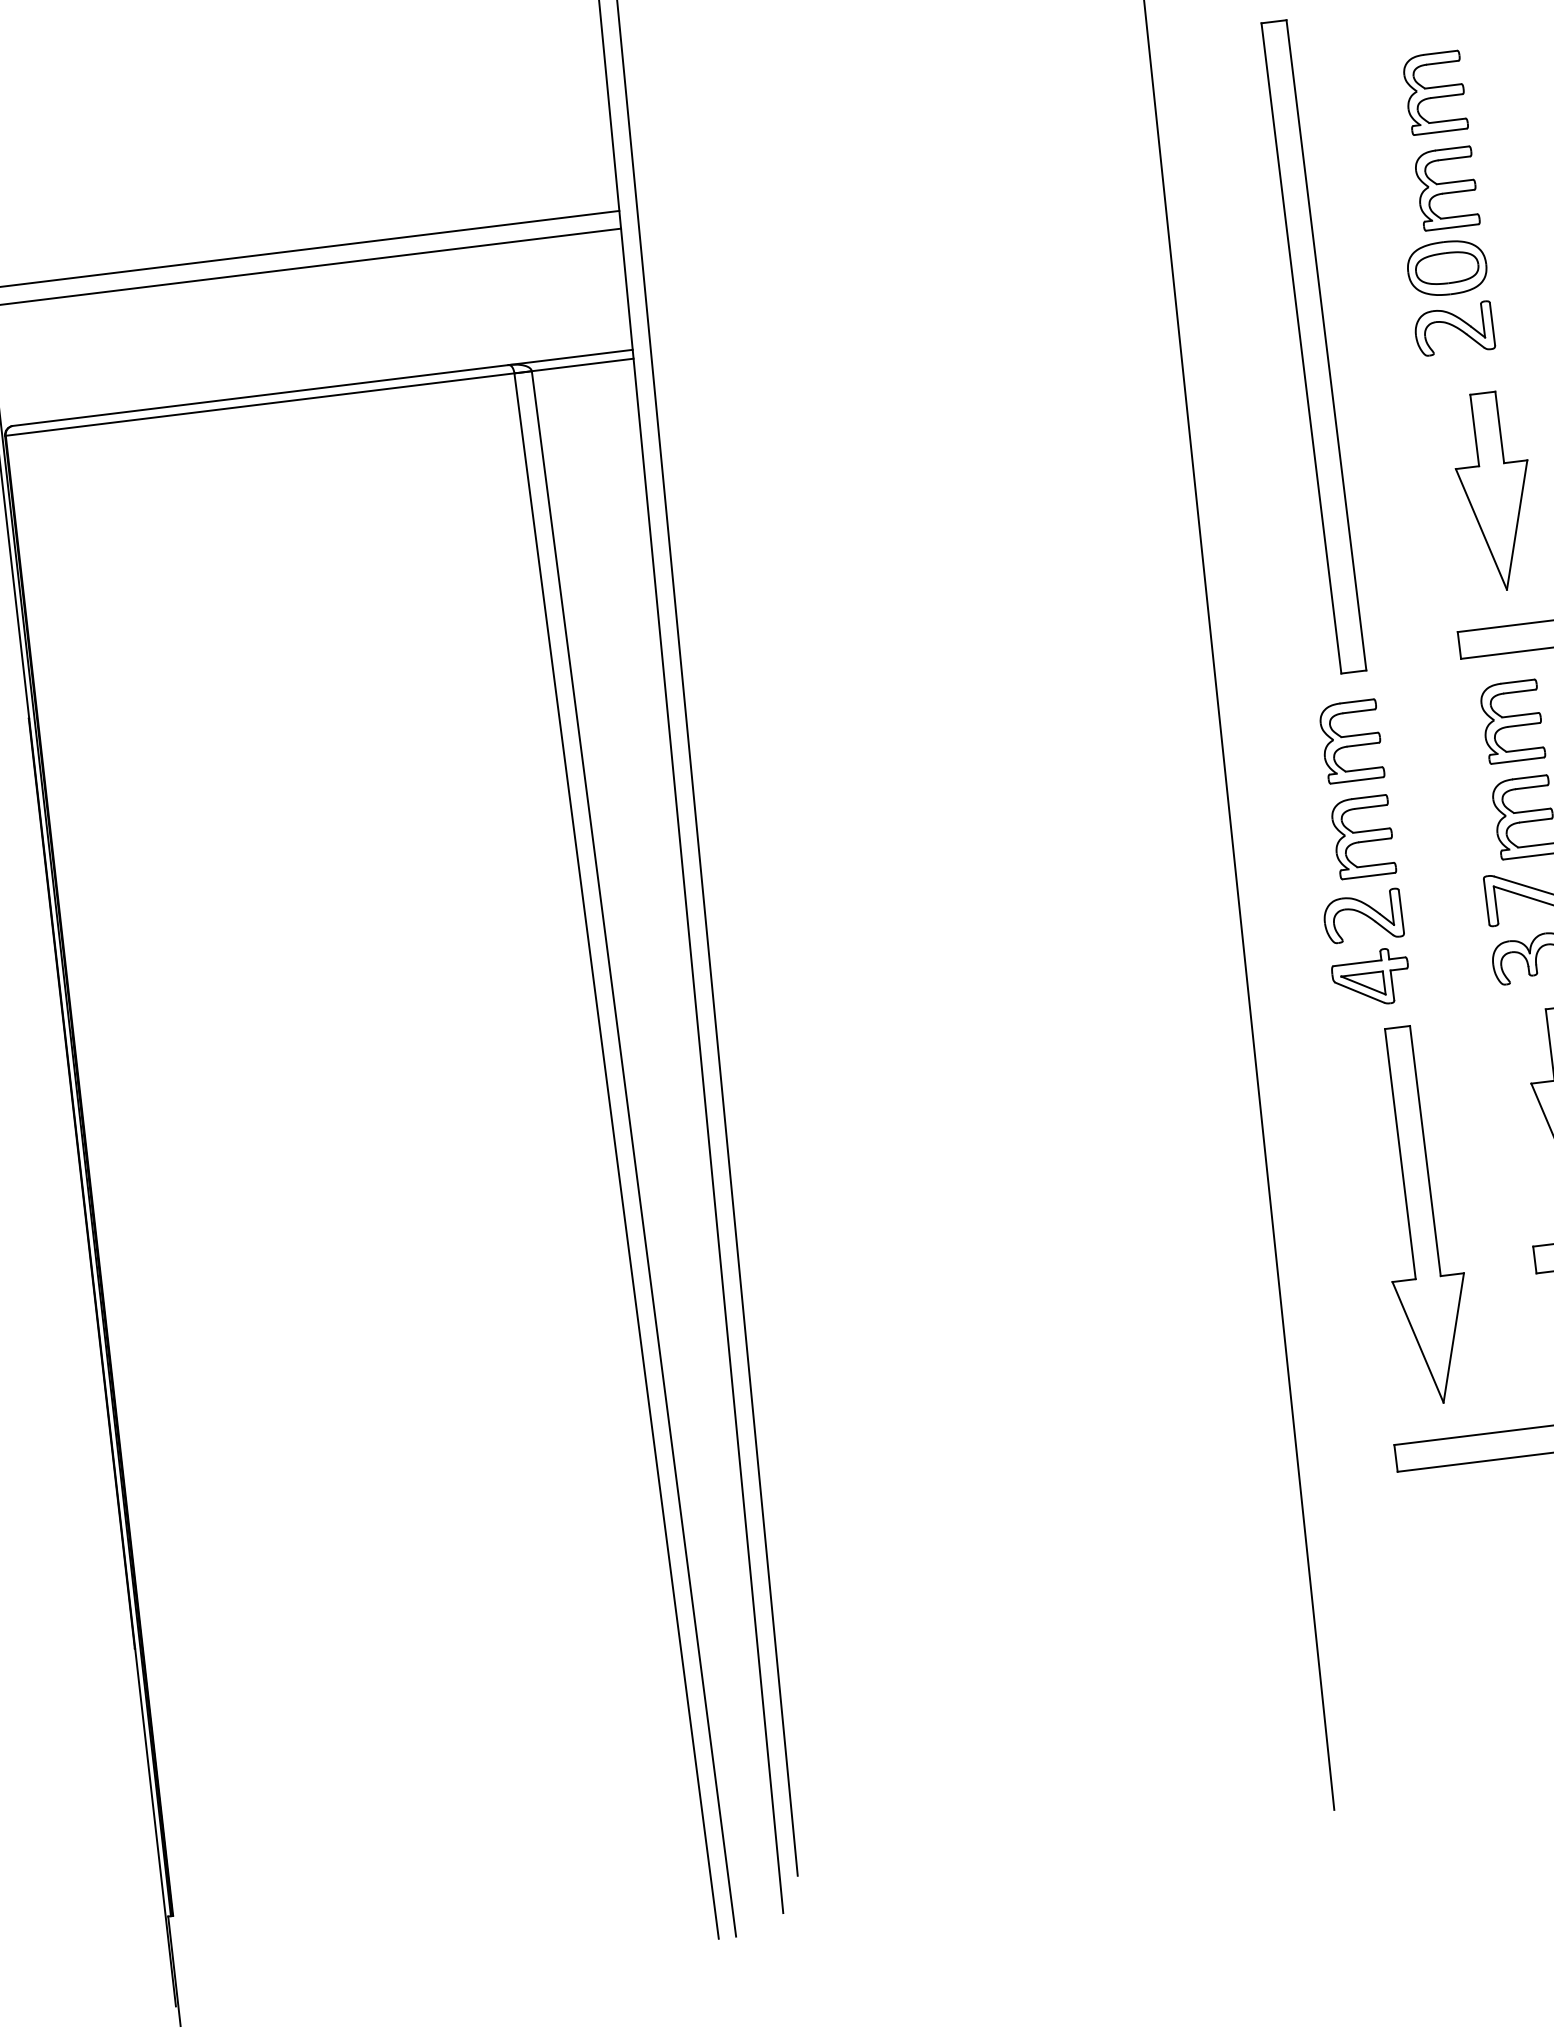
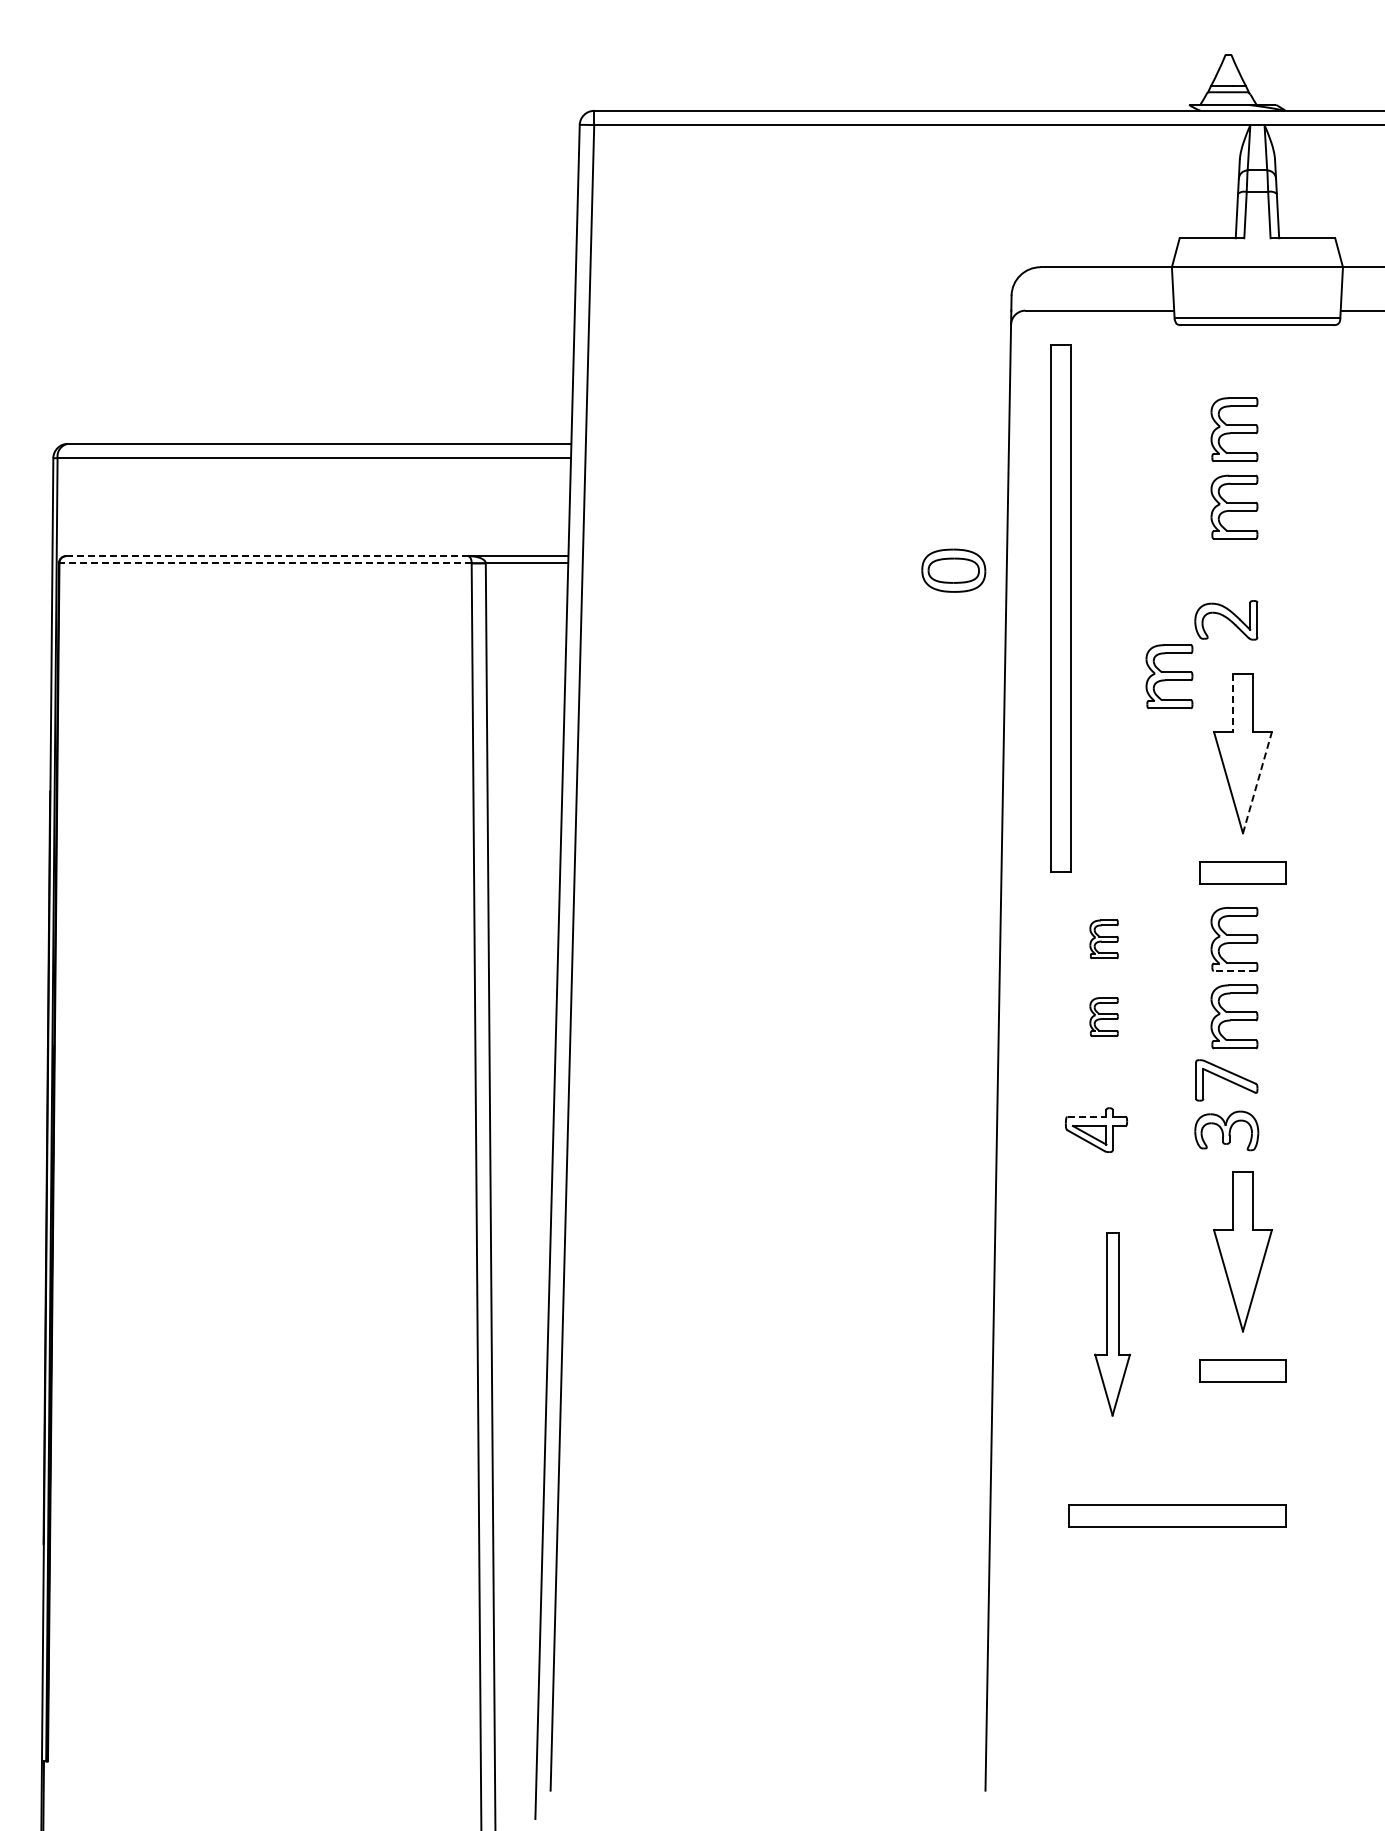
part: (1446, 267) -> (953, 570), moved
part: (1313, 346) -> (1060, 608), moved
line: (260, 396) -> (266, 556), solid -> dashed
line: (260, 404) -> (265, 563), solid -> dashed
part: (1392, 407) -> (1169, 676), added
line: (1474, 431) -> (1232, 703), solid -> dashed
line: (1517, 524) -> (1257, 782), solid -> dashed
part: (1350, 741) -> (1103, 939), size x0.6
line: (1517, 760) -> (1234, 970), solid -> dashed
part: (1362, 836) -> (1103, 1016), size x0.6
part: (1362, 917) -> (1095, 1080), removed
line: (1358, 962) -> (1087, 1116), solid -> dashed
part: (1420, 1215) -> (1112, 1324), size x0.6

